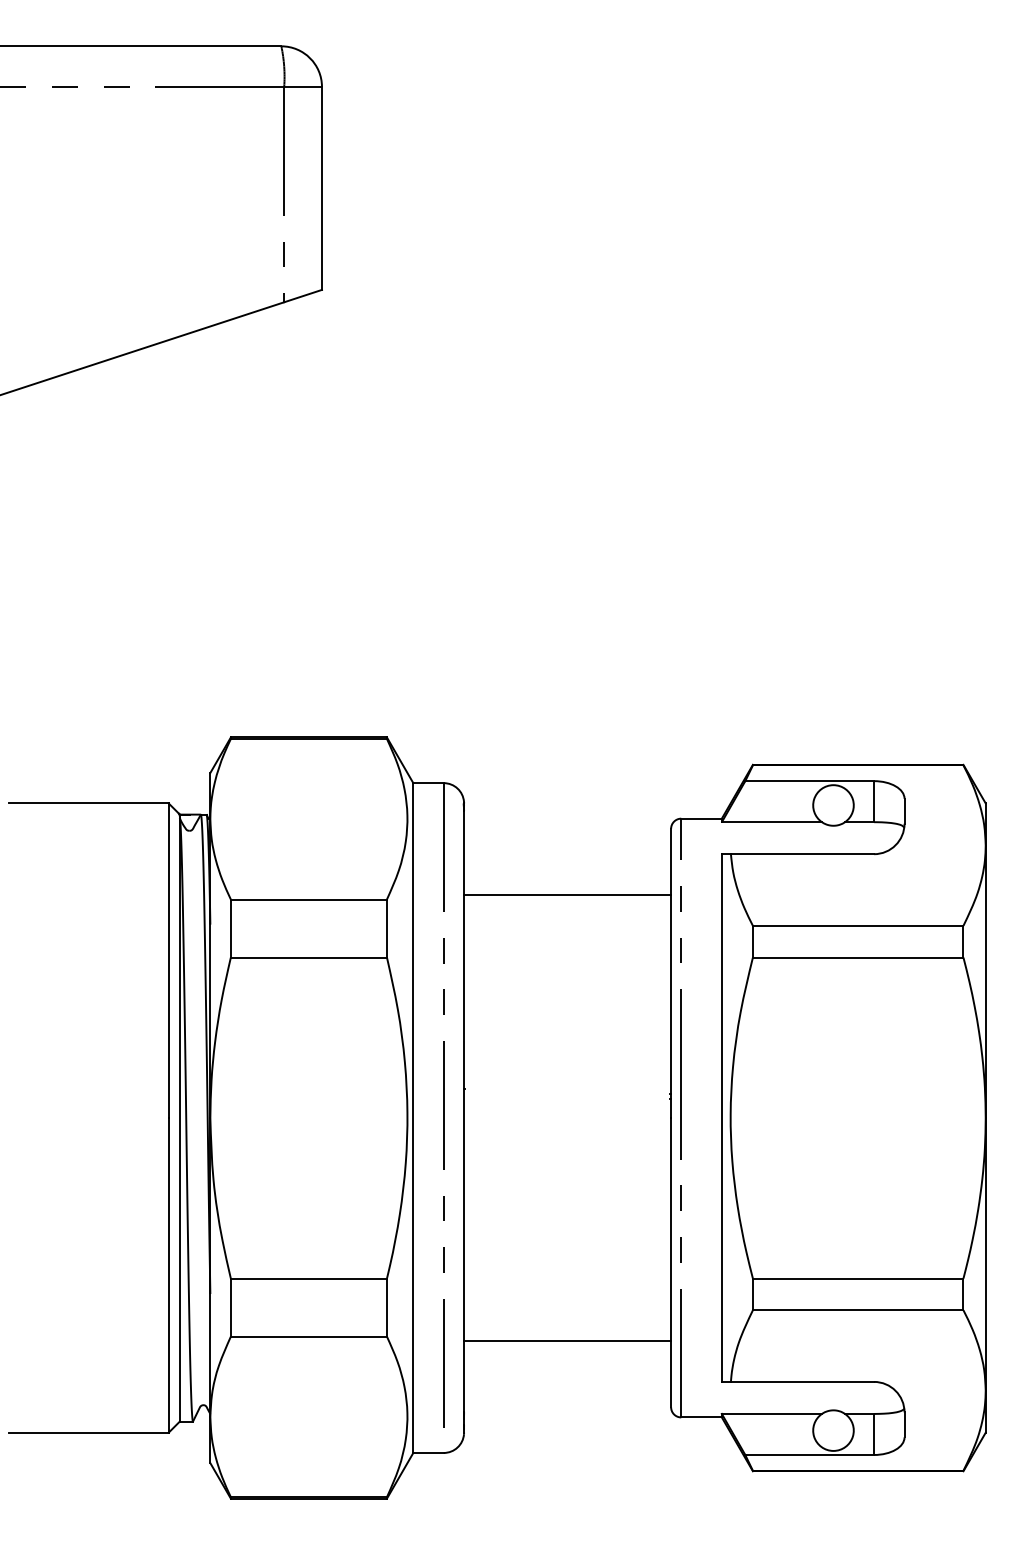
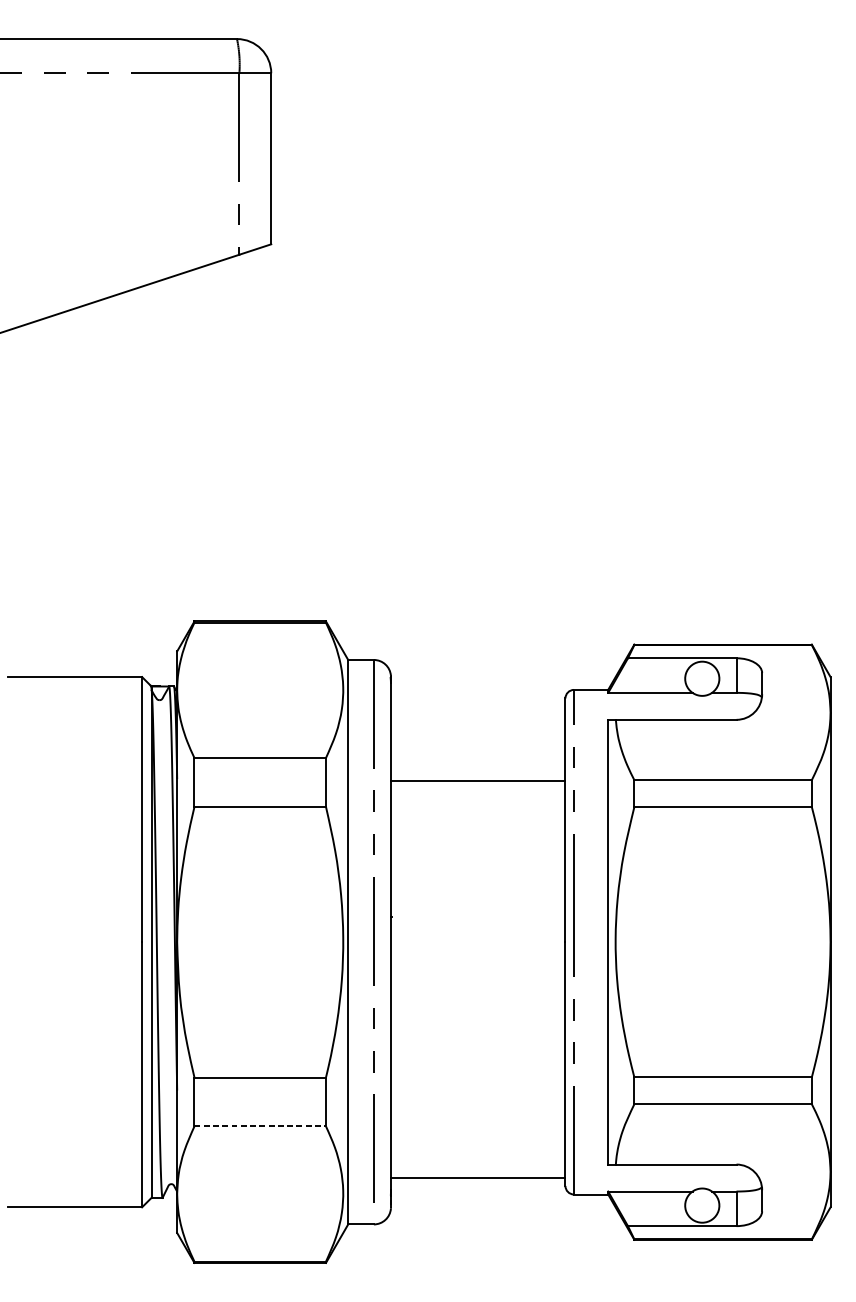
line: (567, 894) -> (478, 780), moved
line: (309, 1336) -> (260, 1126), solid -> dashed
line: (567, 1341) -> (478, 1177), moved

